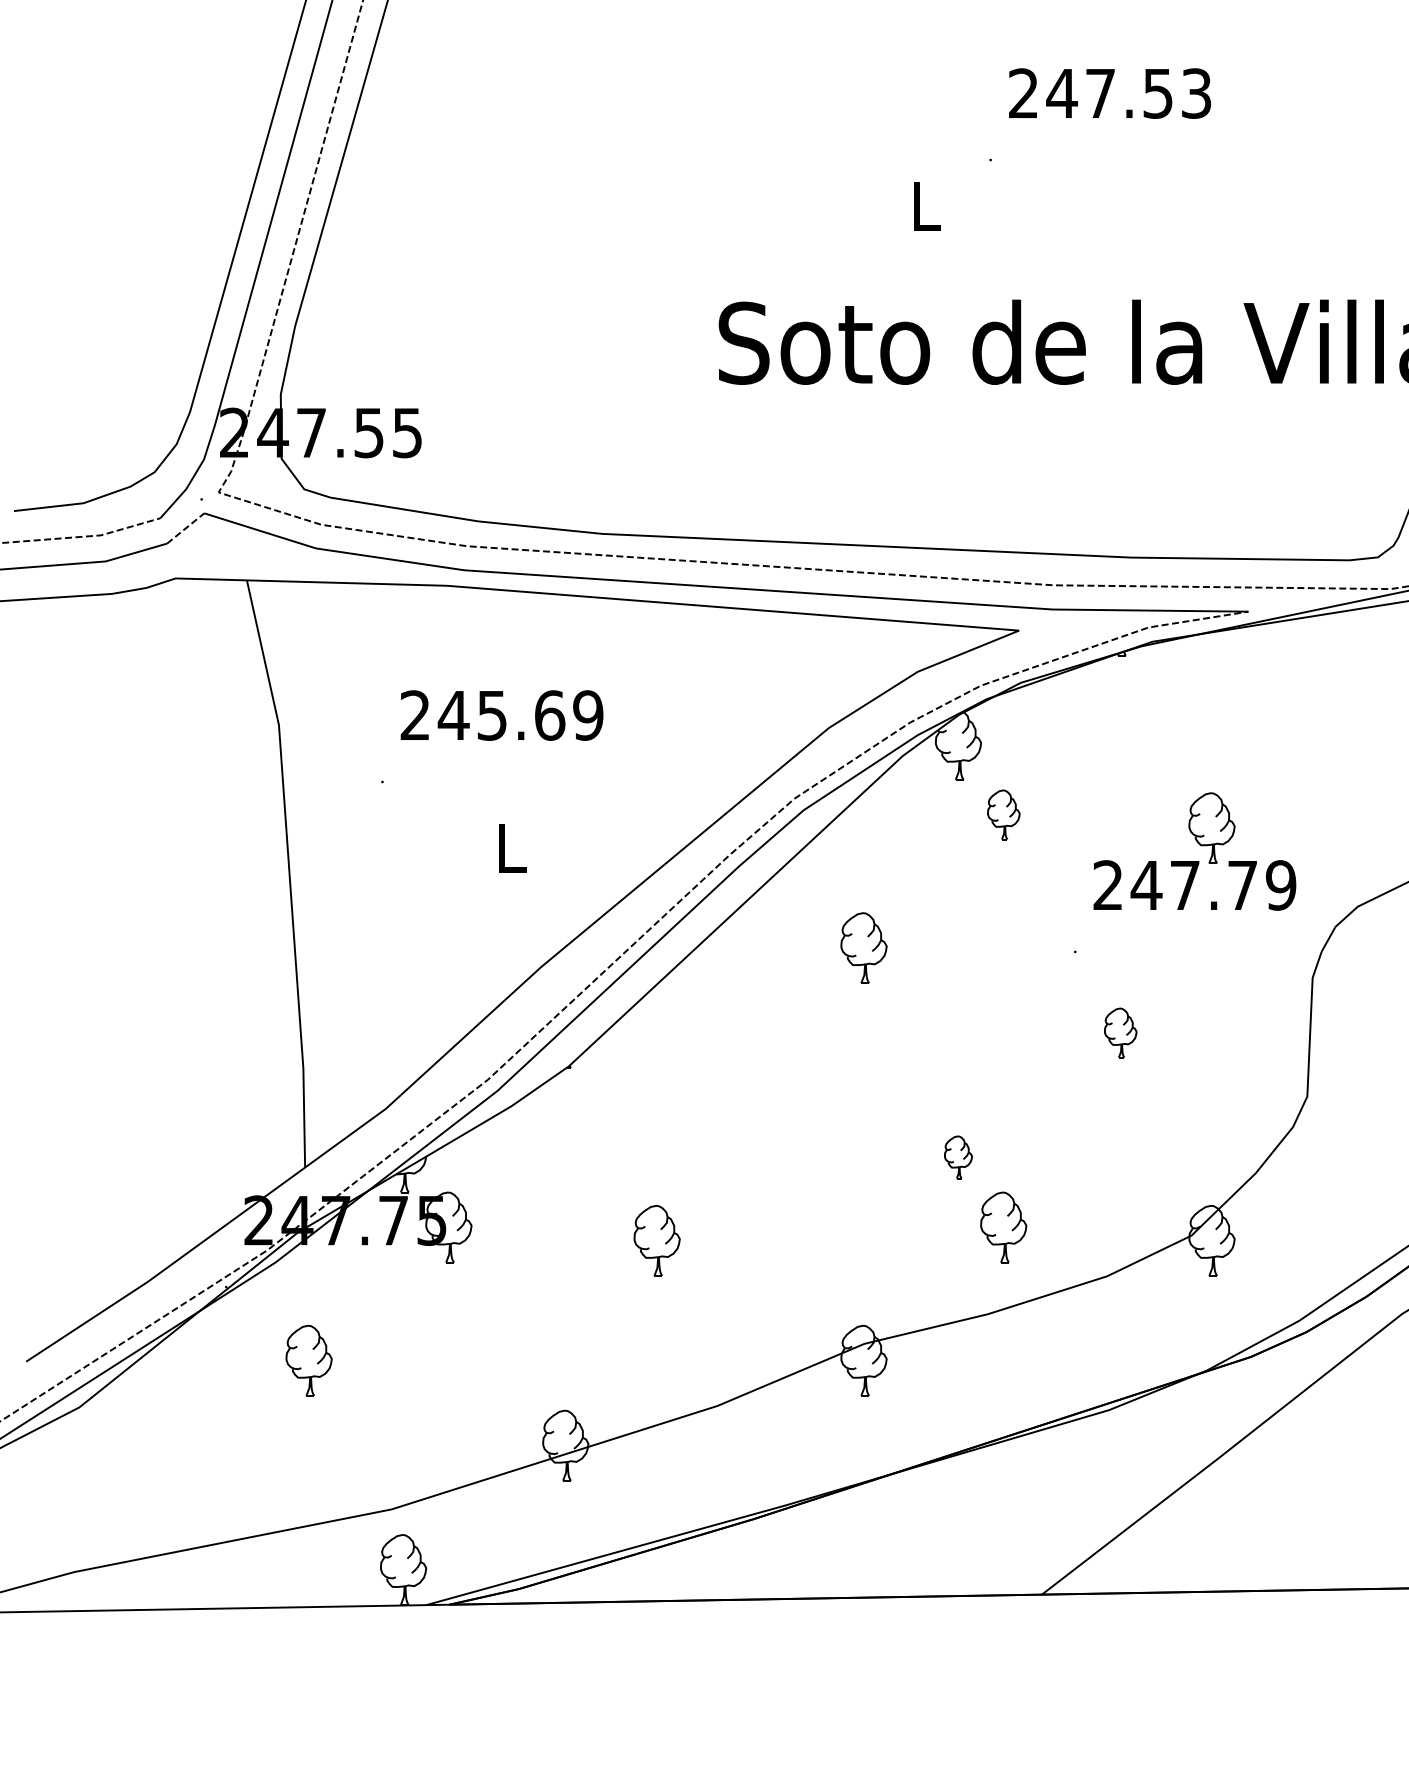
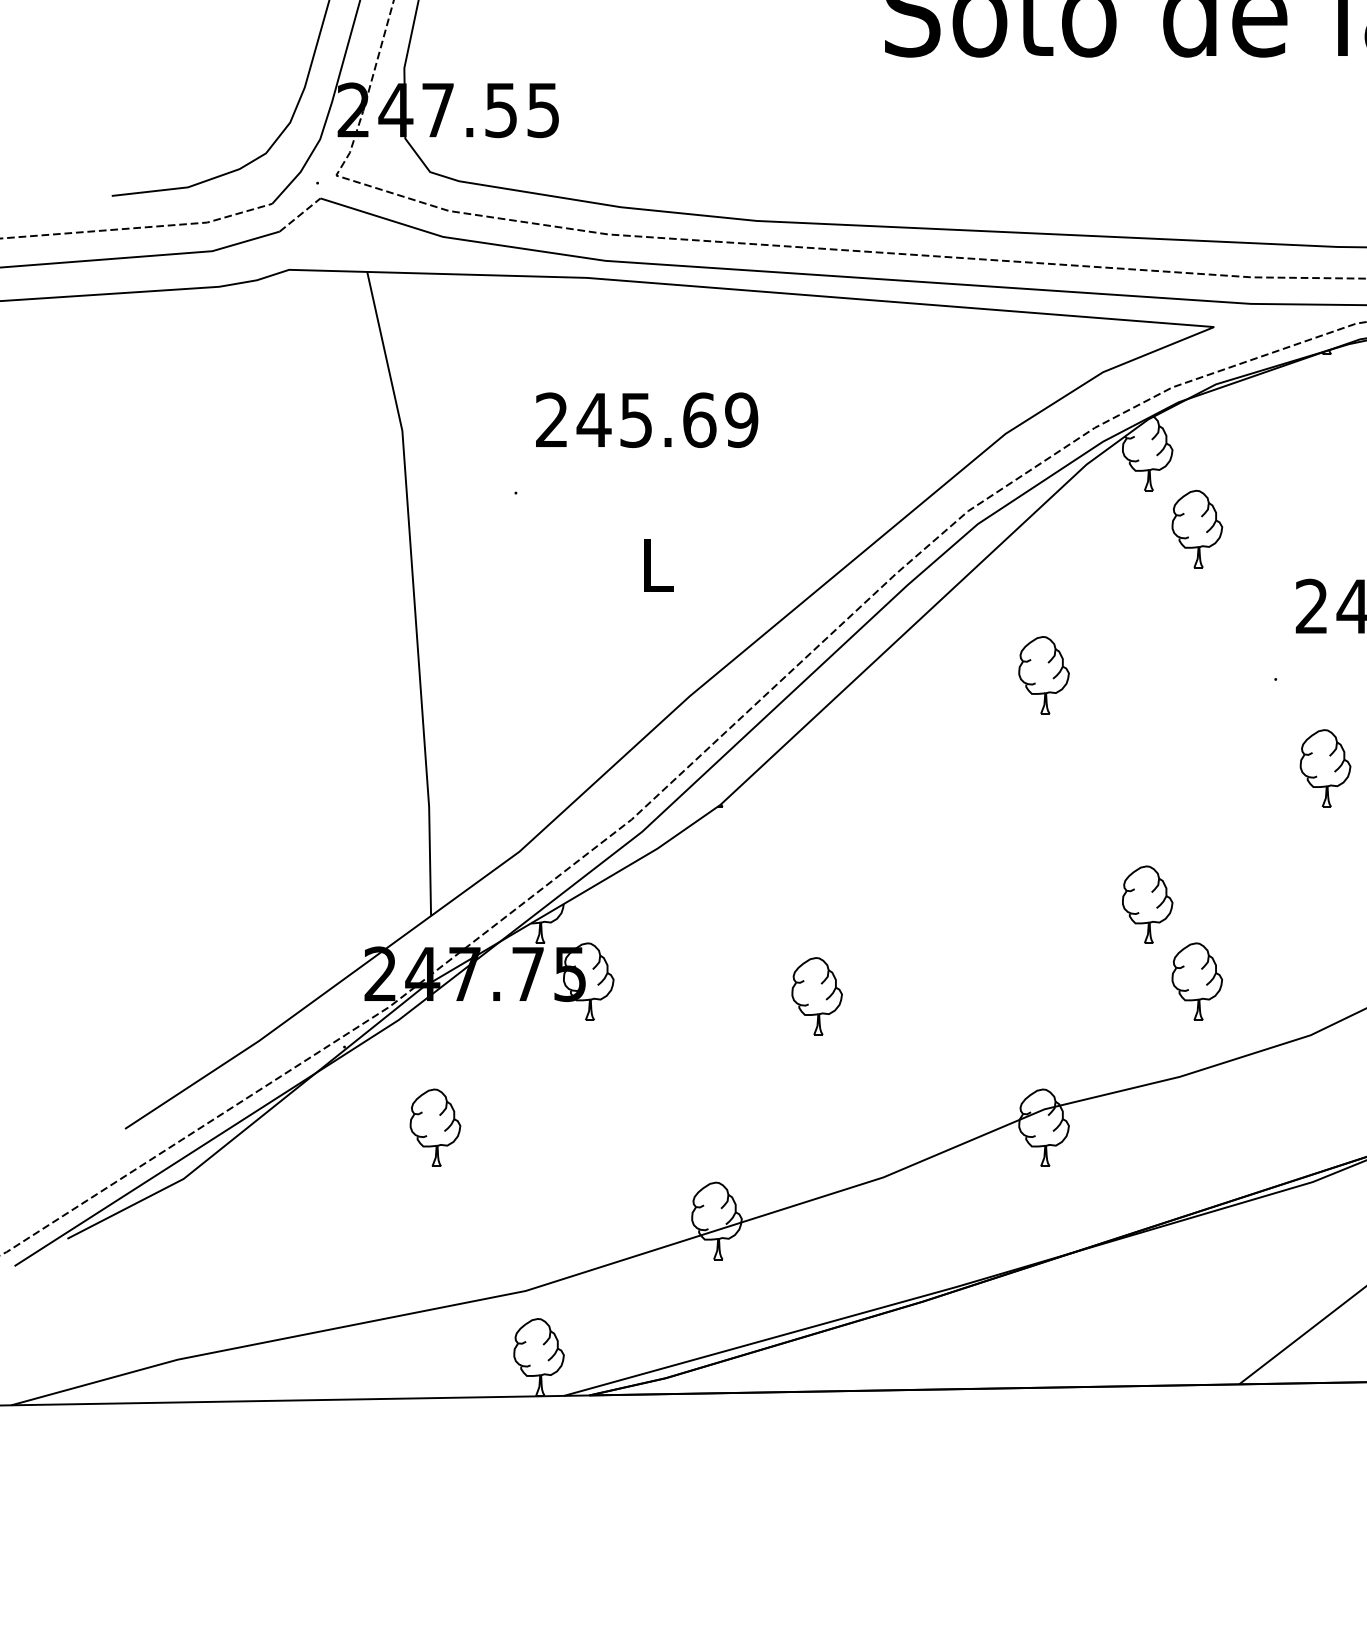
part: (1003, 814) -> (1197, 528), size x1.43
part: (1120, 1032) -> (1325, 767), size x1.43
part: (958, 1157) -> (1147, 904), size x1.67

